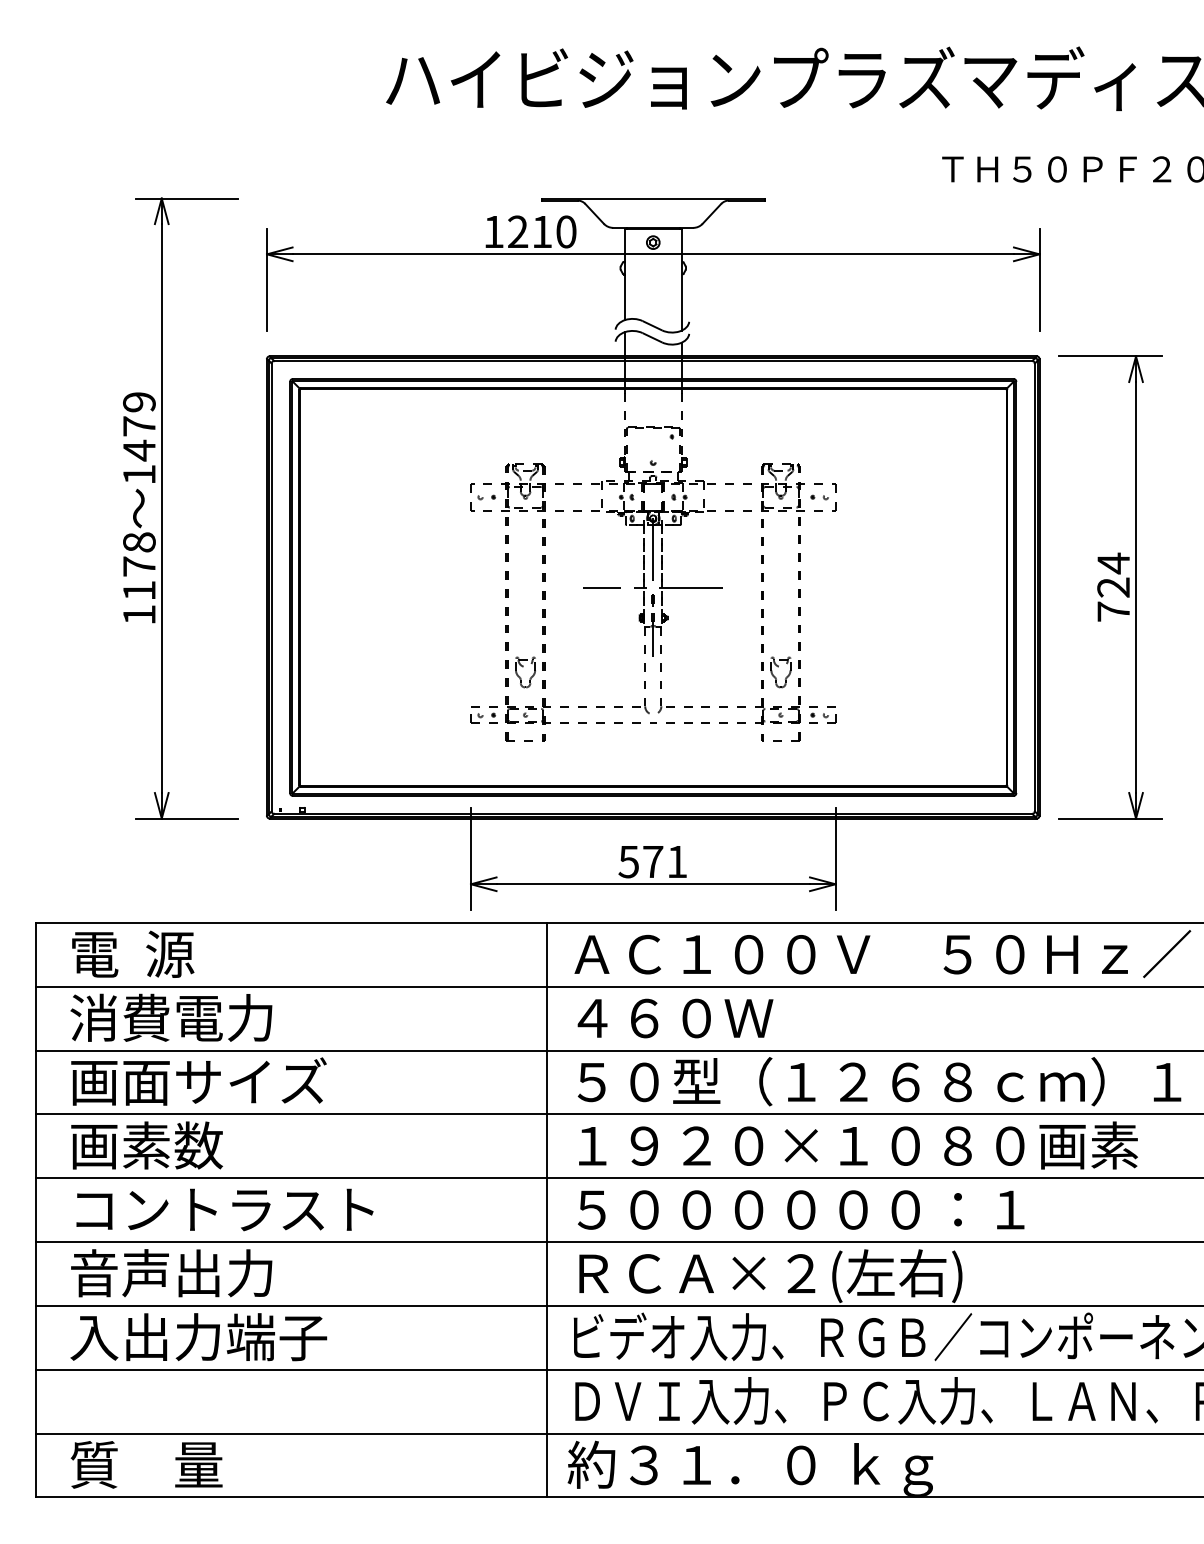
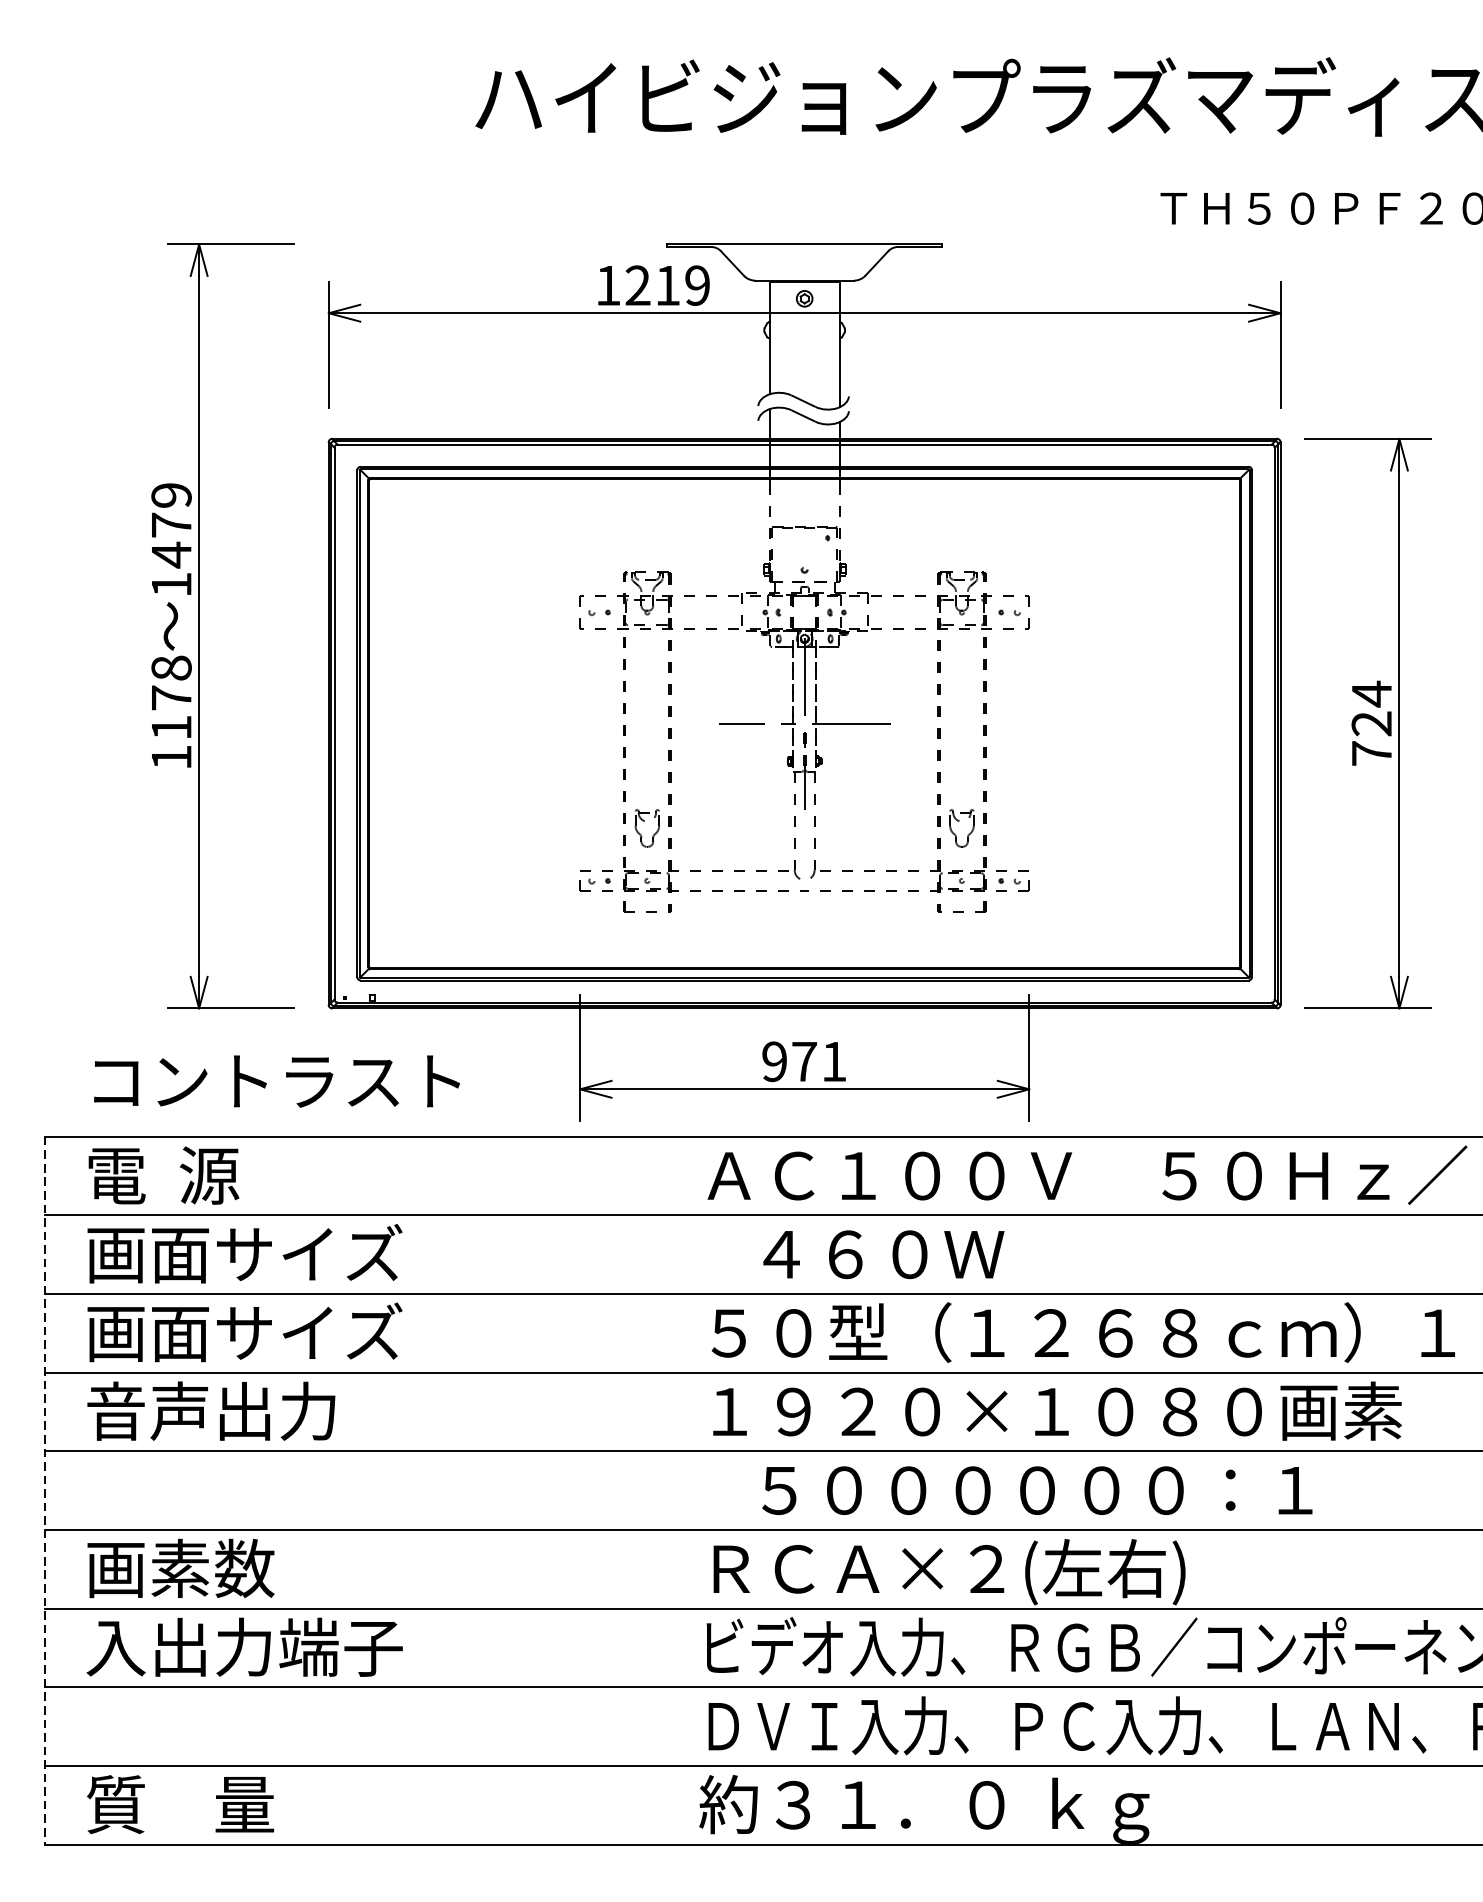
text: (566, 231) -> (697, 285), 1210 -> 1219
text: (628, 861) -> (774, 1061), 571 -> 971
text: (198, 1017) -> (244, 1253), 消費電力 -> 画面サイズ
text: (675, 1018) -> (883, 1254), moved
text: (171, 1145) -> (211, 1411), 画素数 -> 音声出力
text: (224, 1209) -> (276, 1080), moved
line: (547, 1209) -> (674, 1490), removed
text: (801, 1209) -> (1037, 1490), moved
line: (36, 1210) -> (44, 1491), solid -> dashed
text: (171, 1273) -> (211, 1568), 音声出力 -> 画素数

